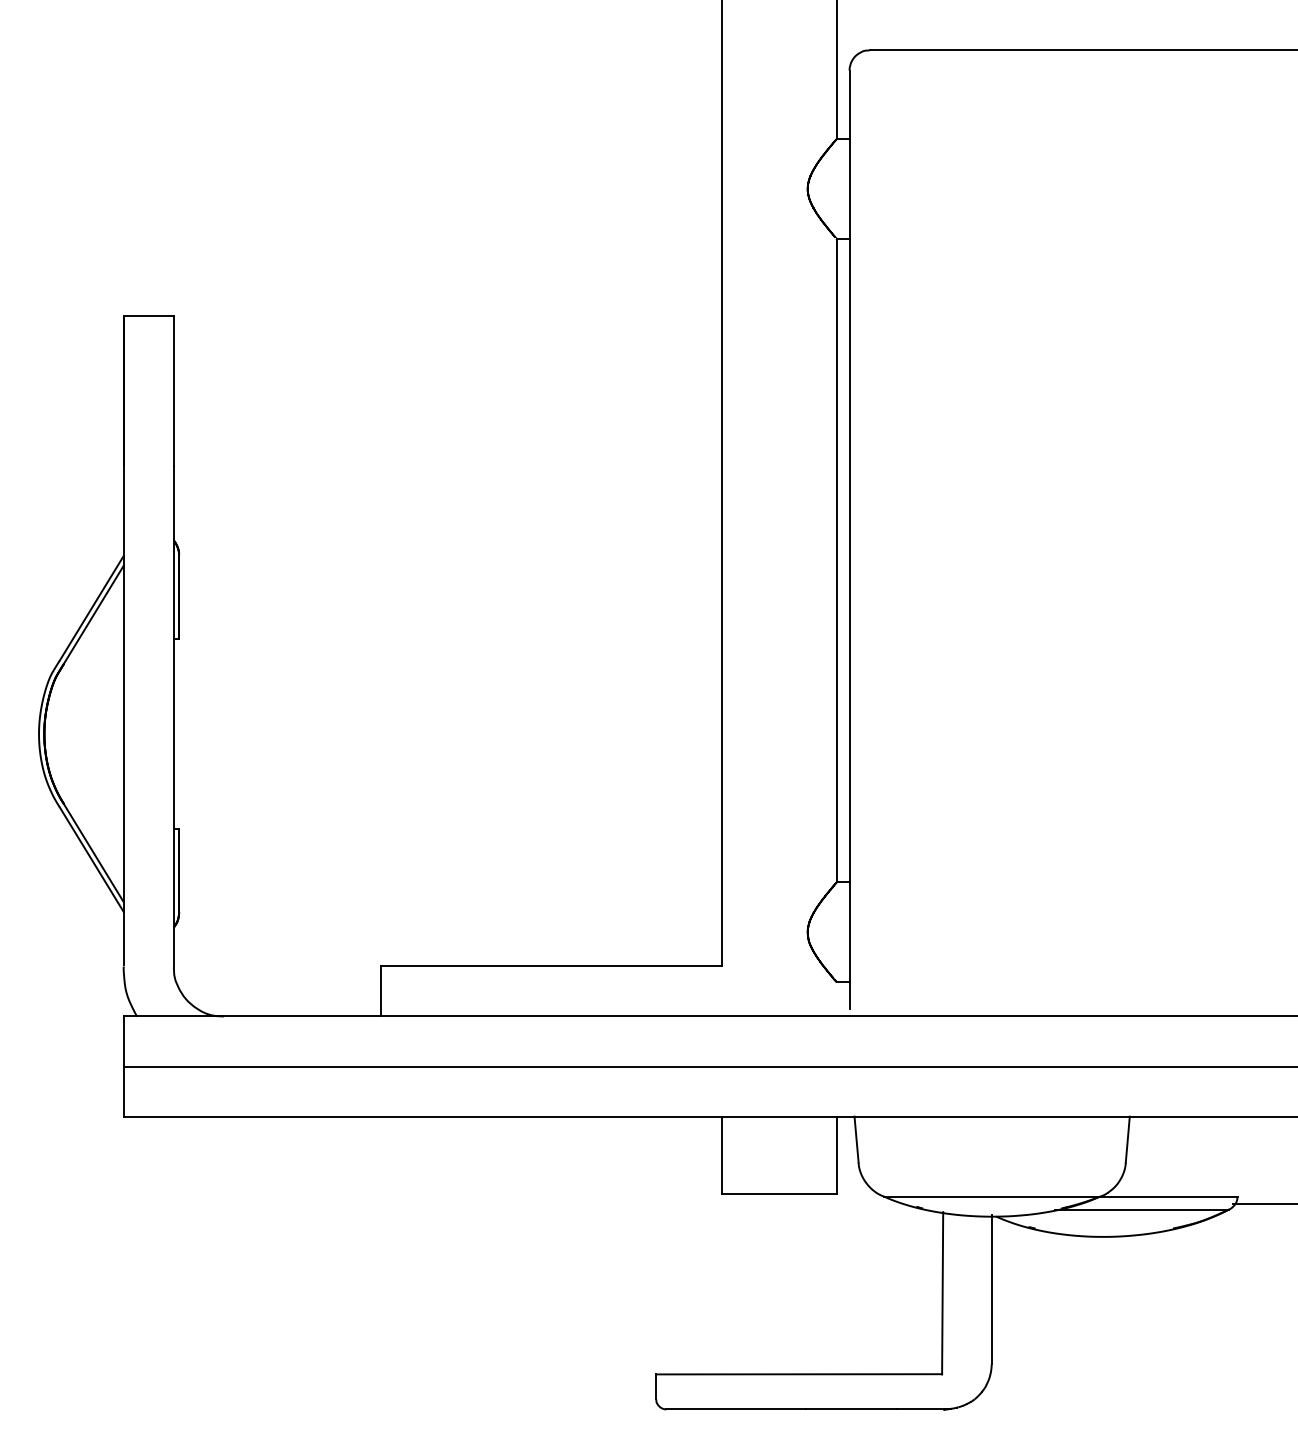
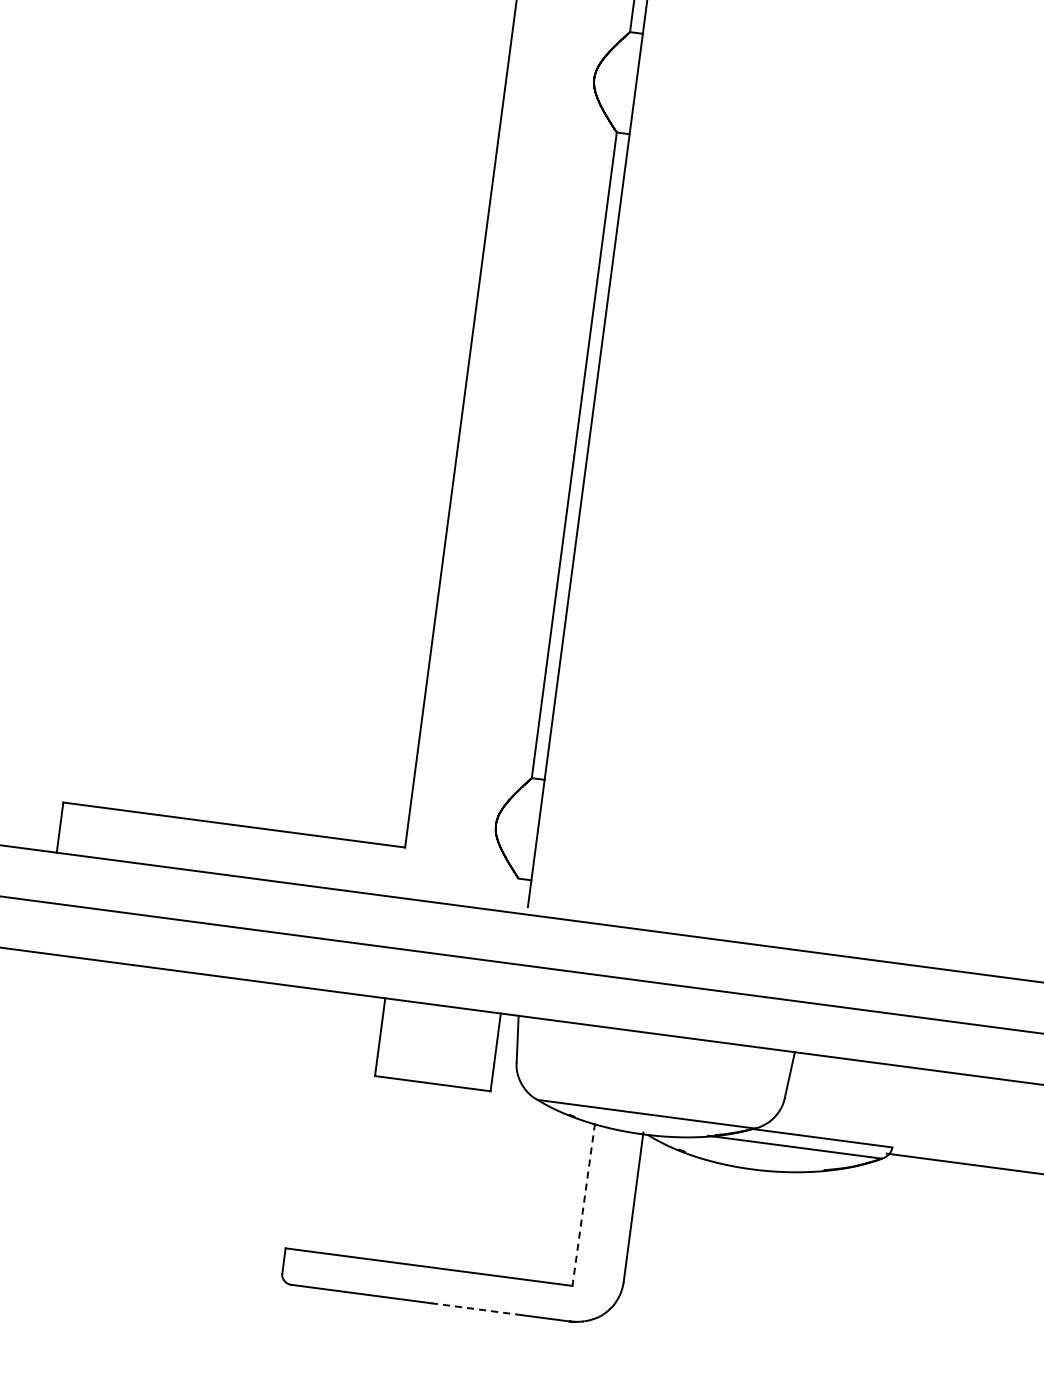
line: (942, 1293) -> (583, 1204), solid -> dashed
line: (851, 1409) -> (476, 1309), solid -> dashed

